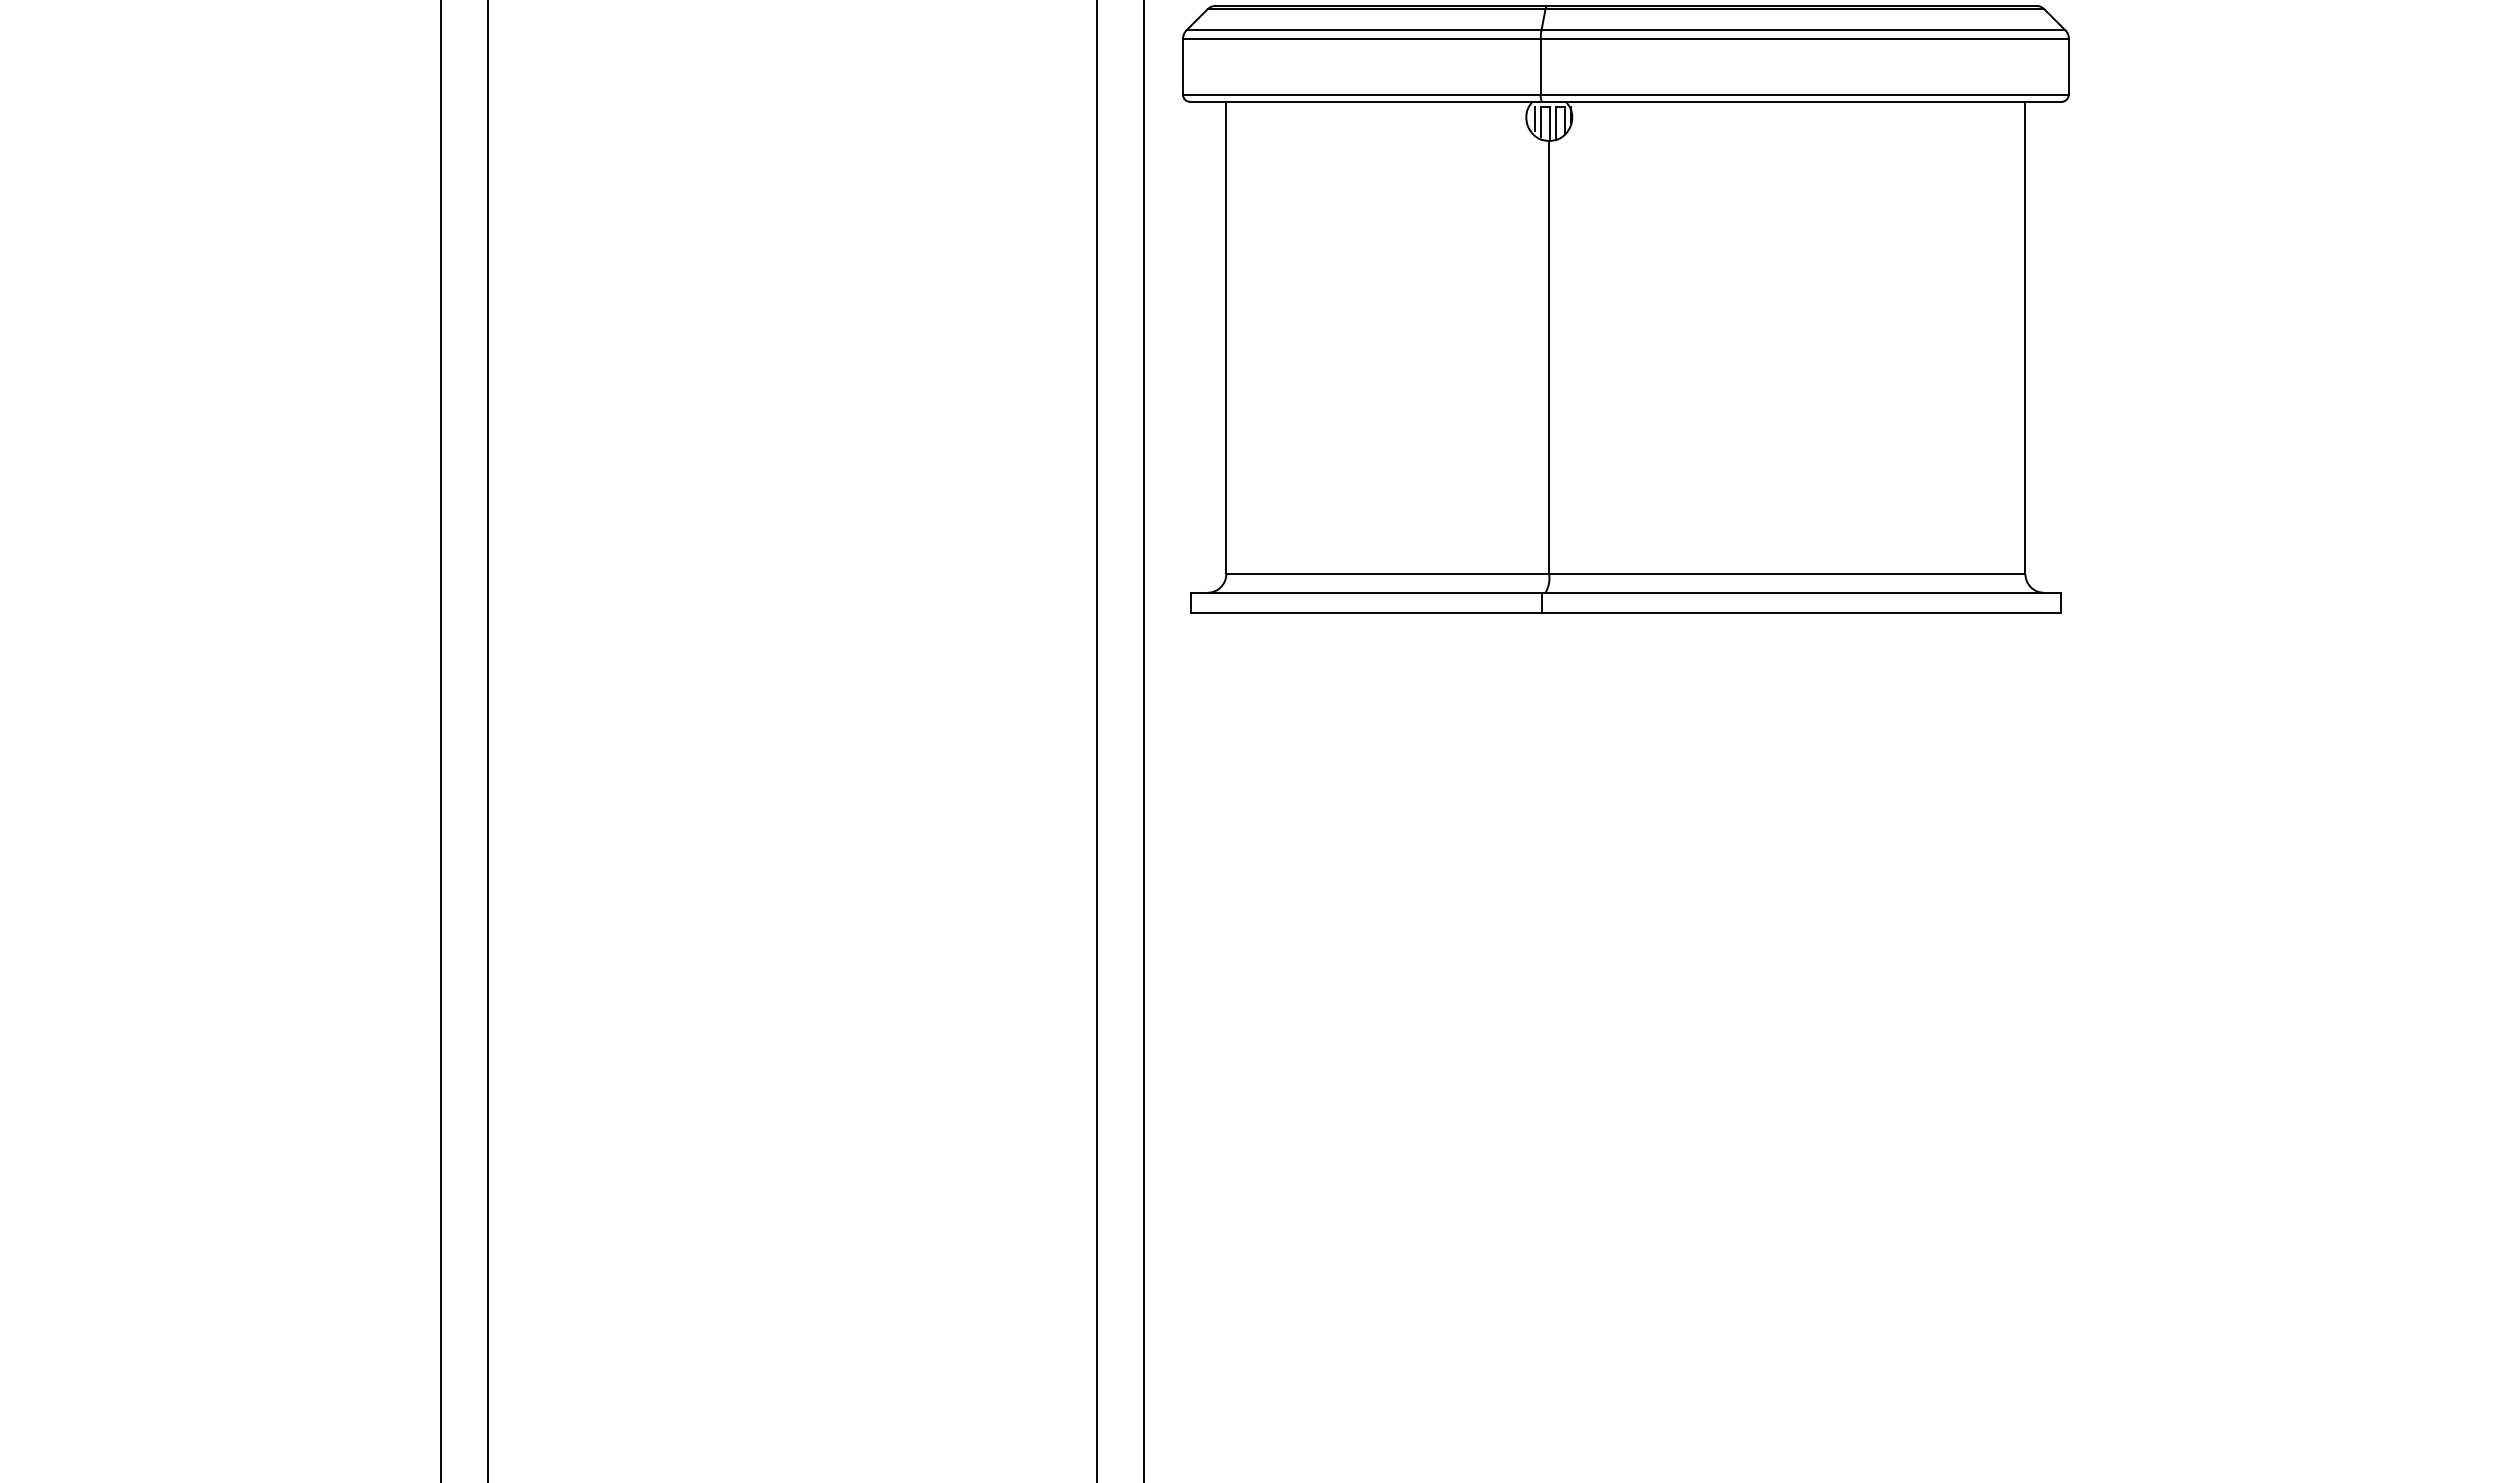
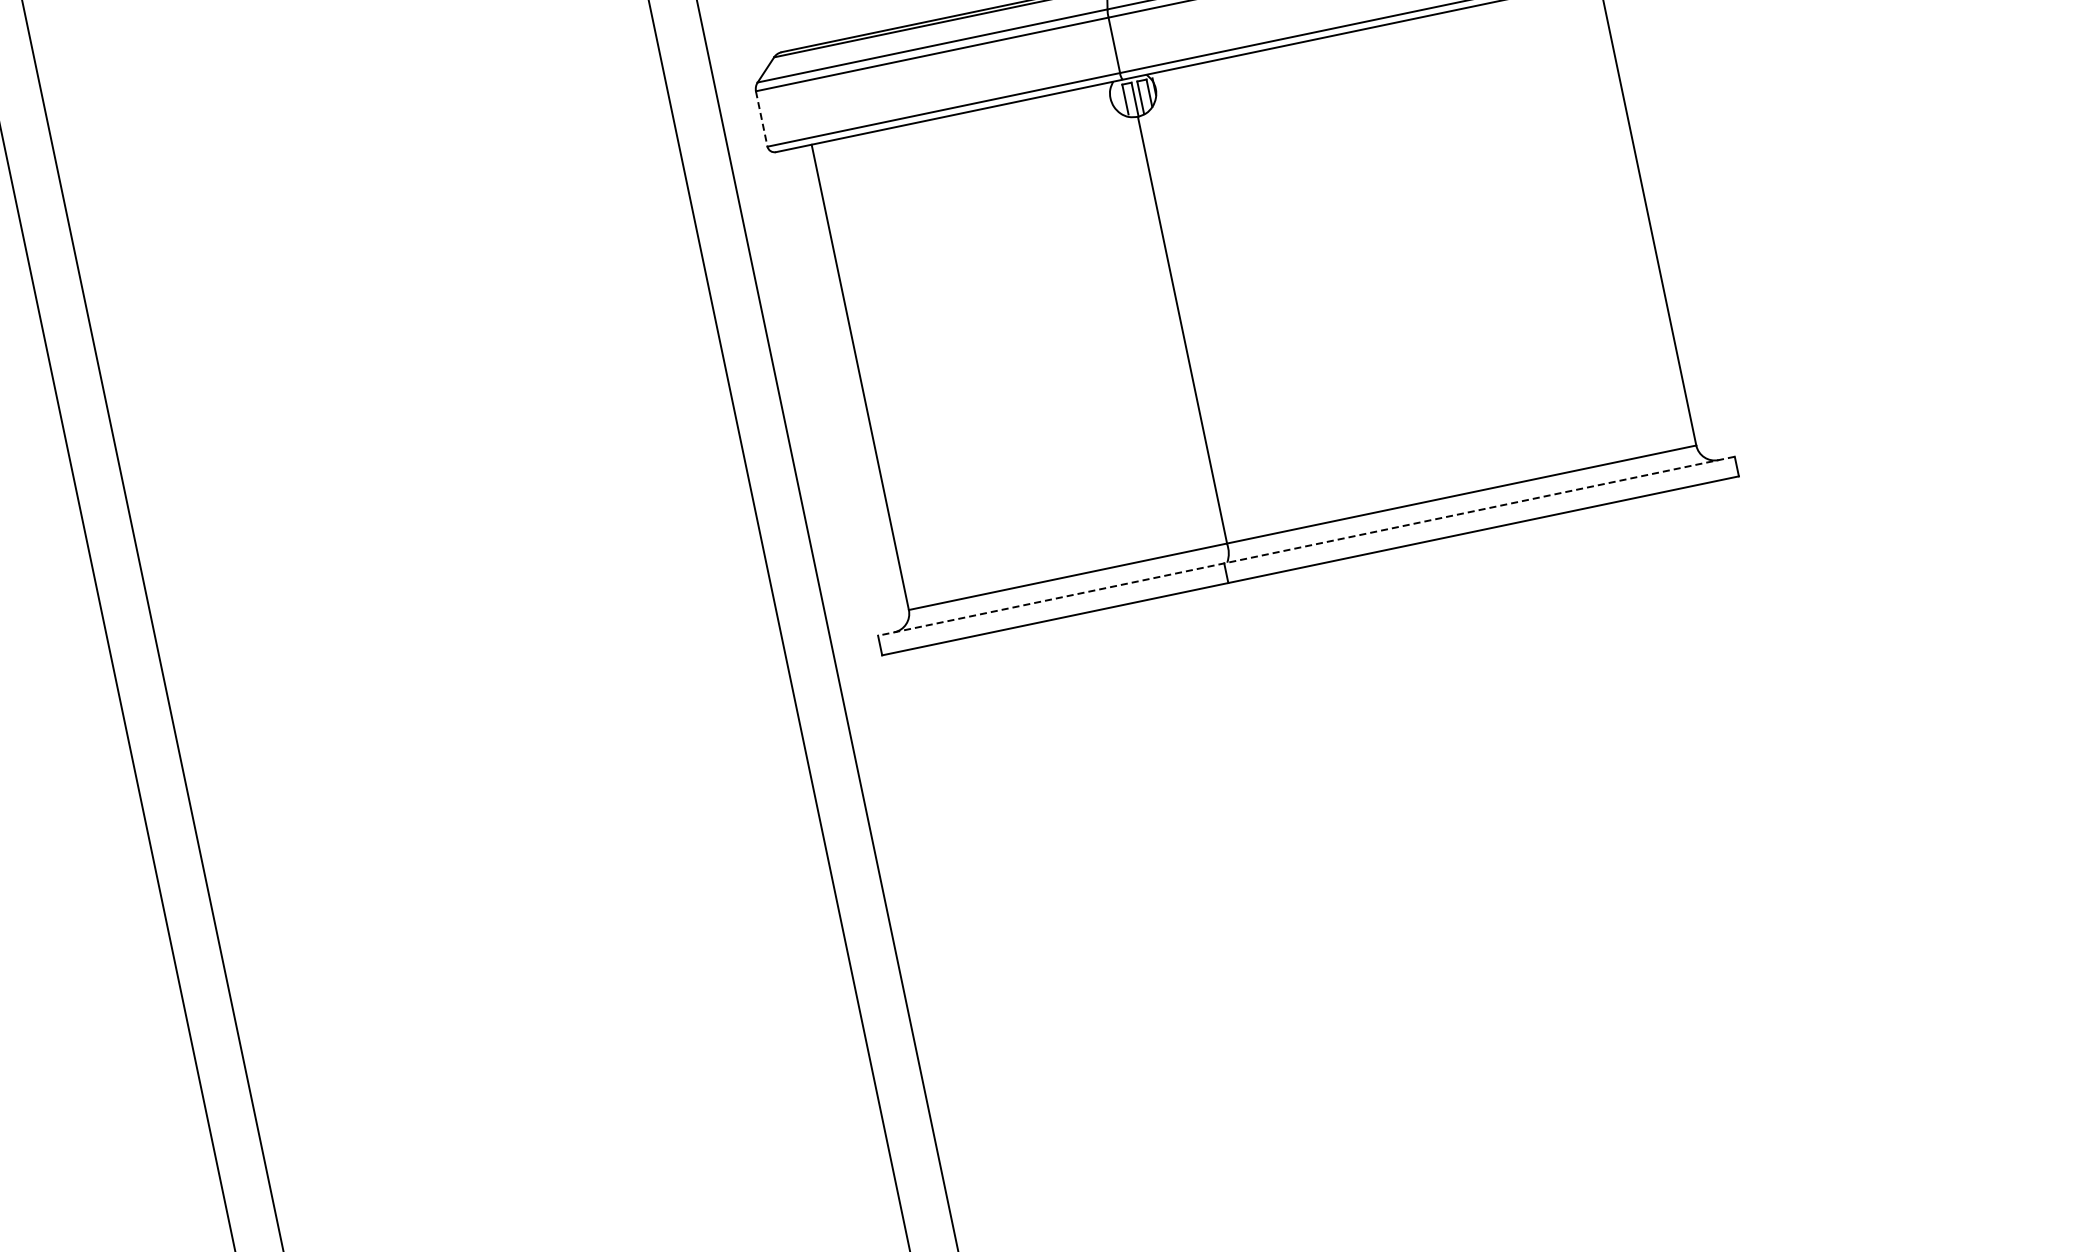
line: (1182, 67) -> (761, 119), solid -> dashed
line: (1534, 118) -> (1118, 97), removed
line: (1625, 592) -> (1306, 546), solid -> dashed

